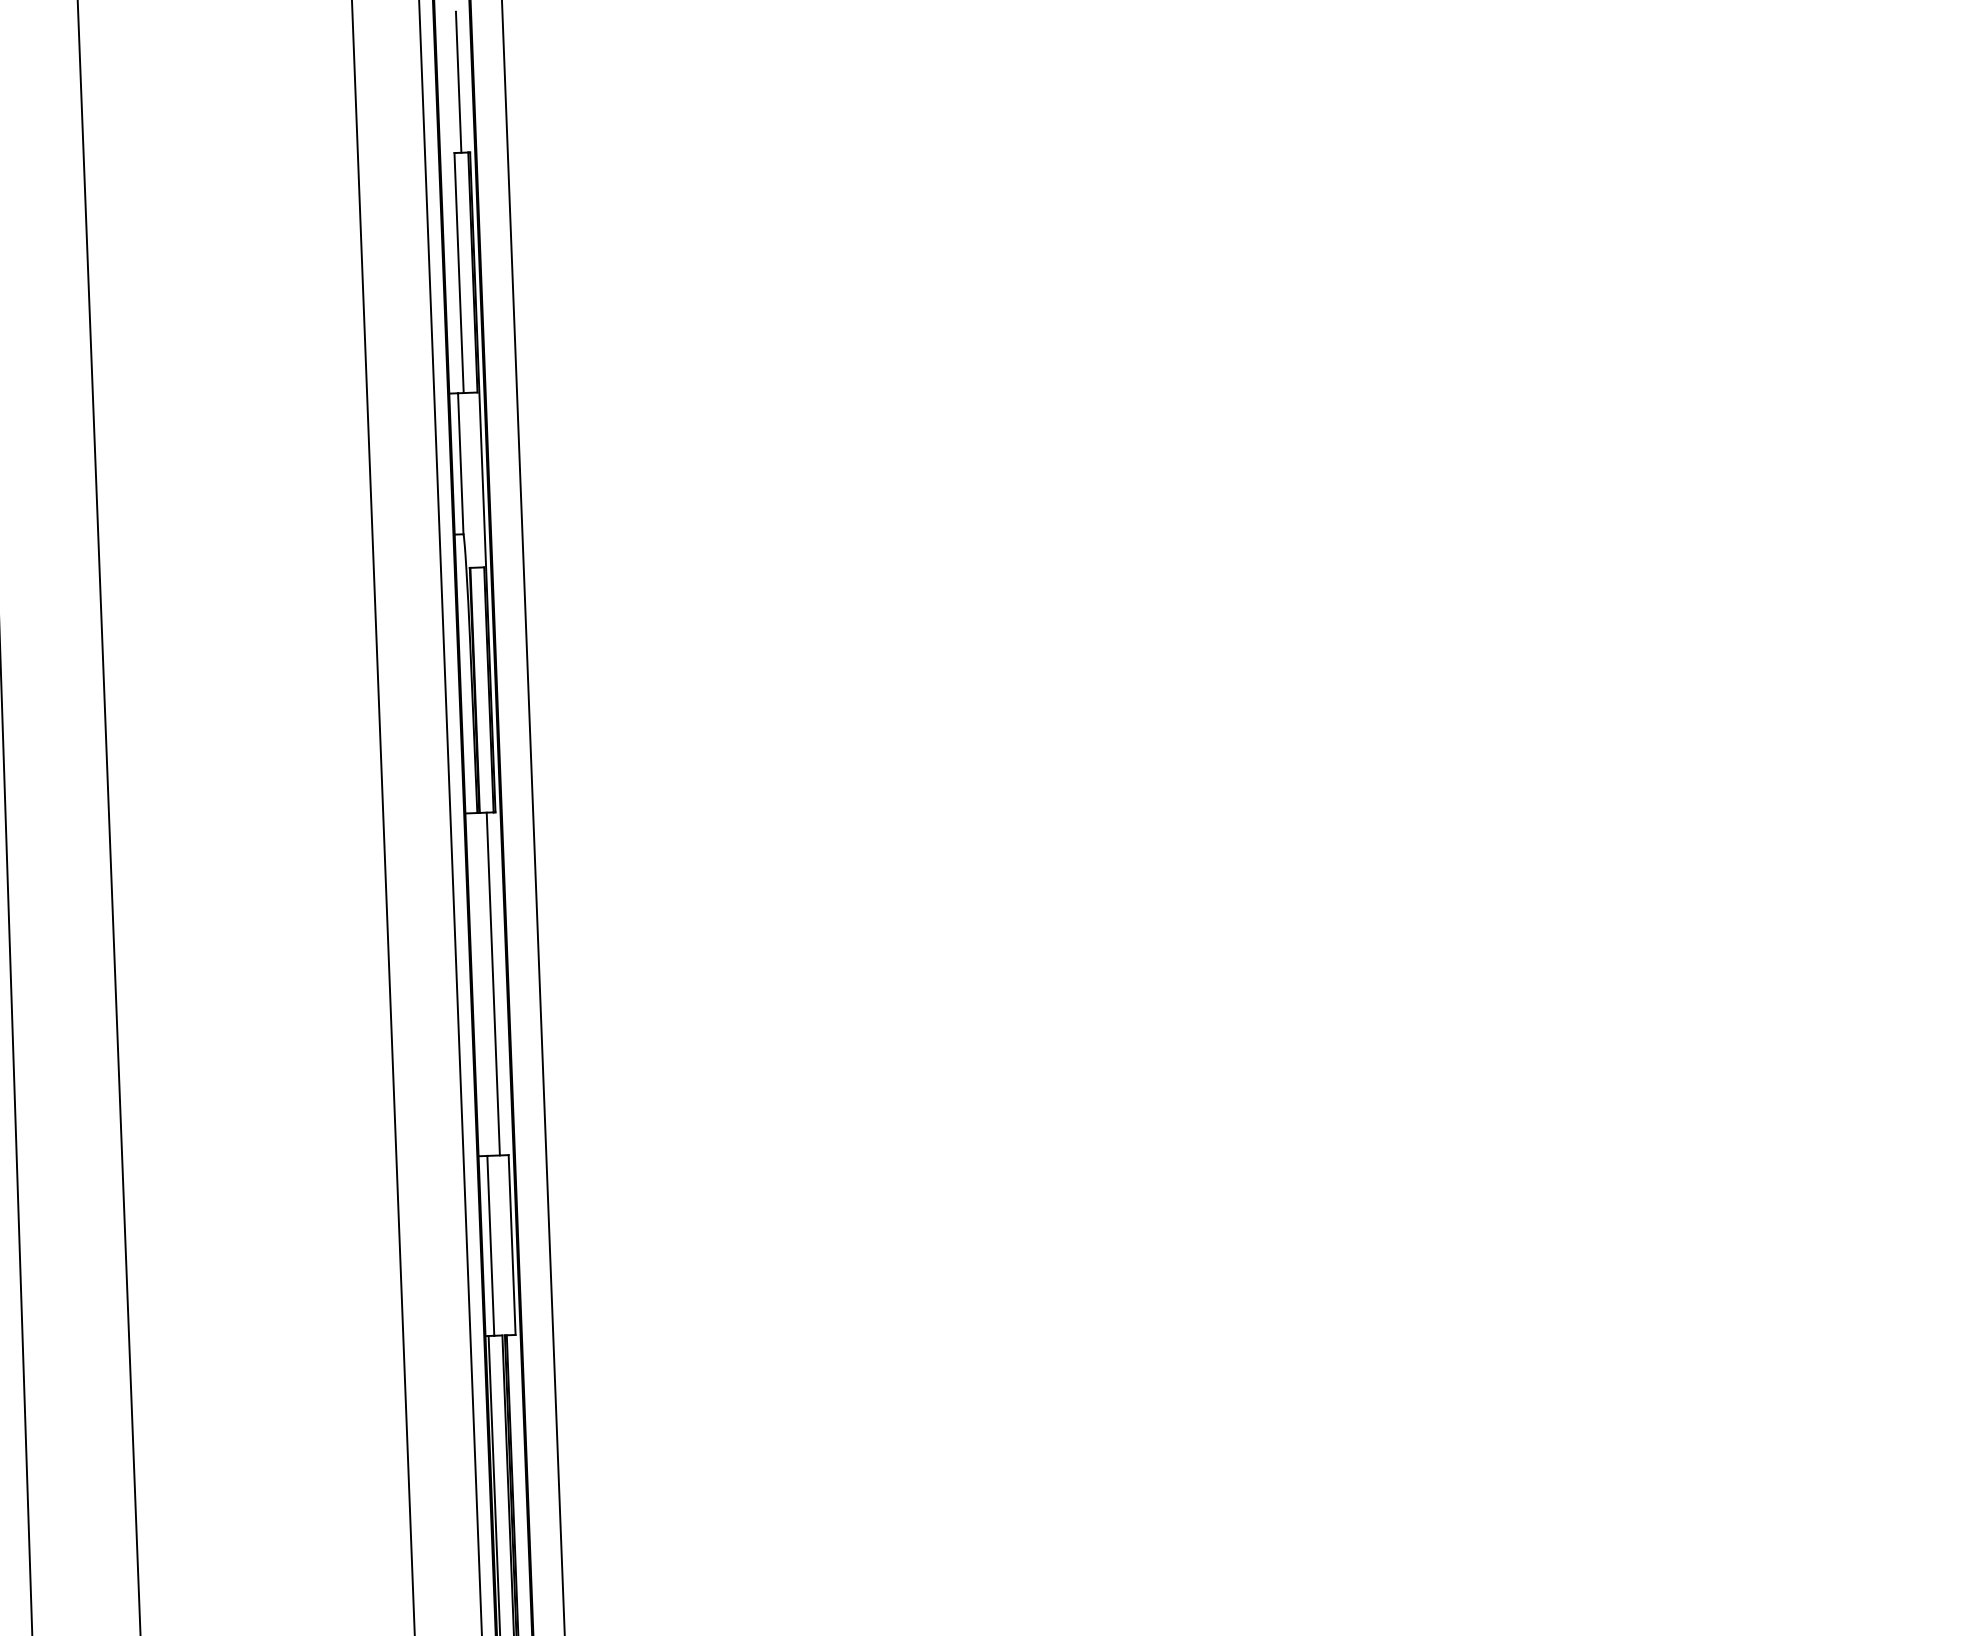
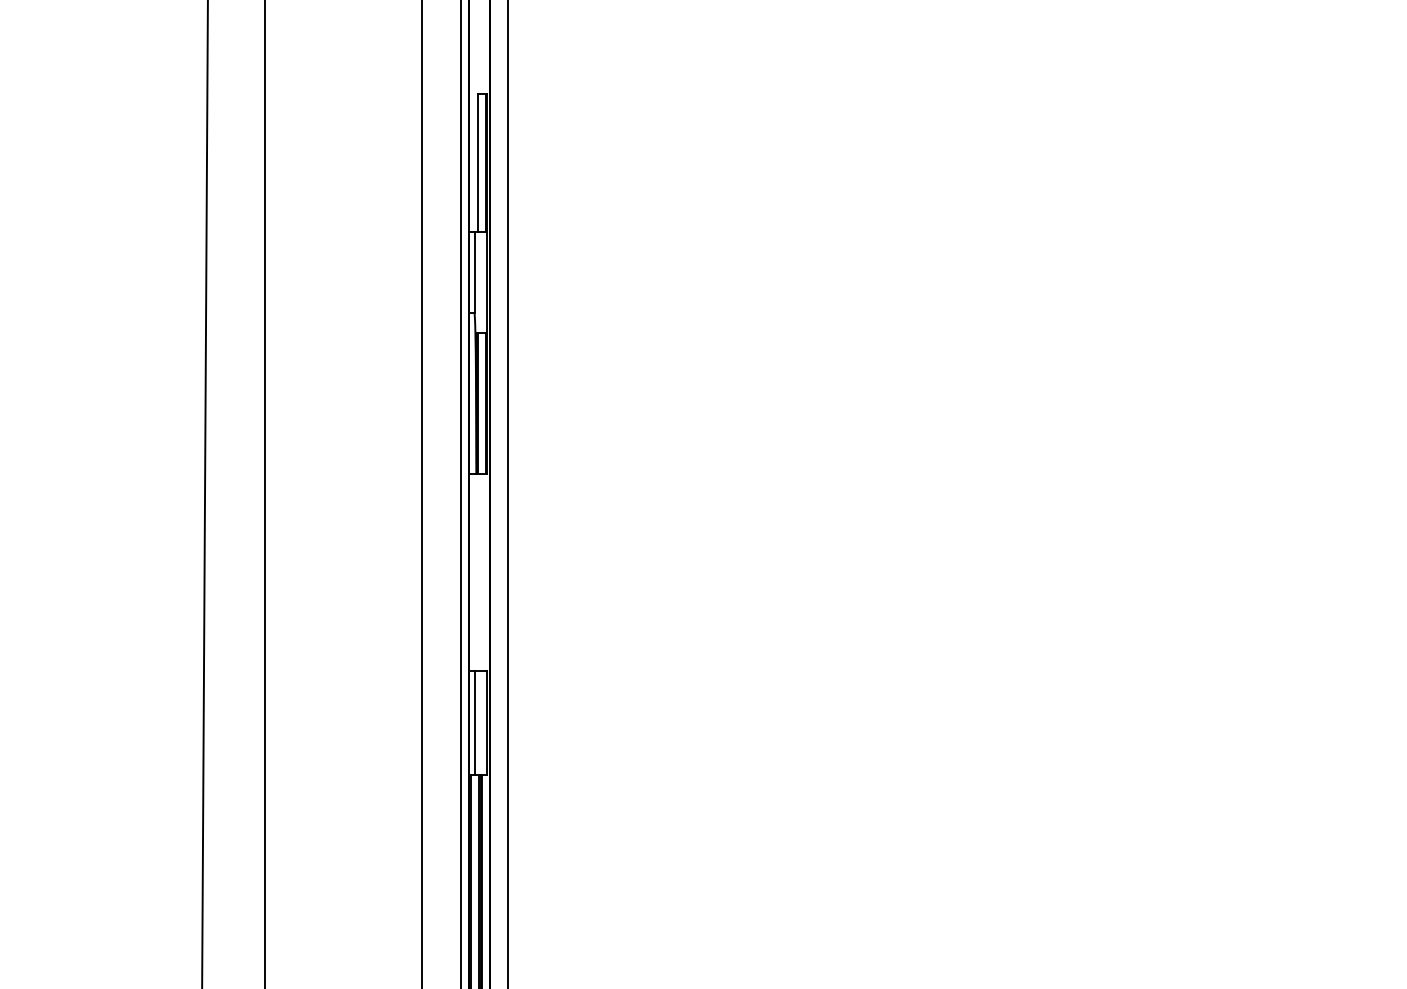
line: (458, 82) -> (481, 53), removed
line: (492, 984) -> (481, 572), removed

